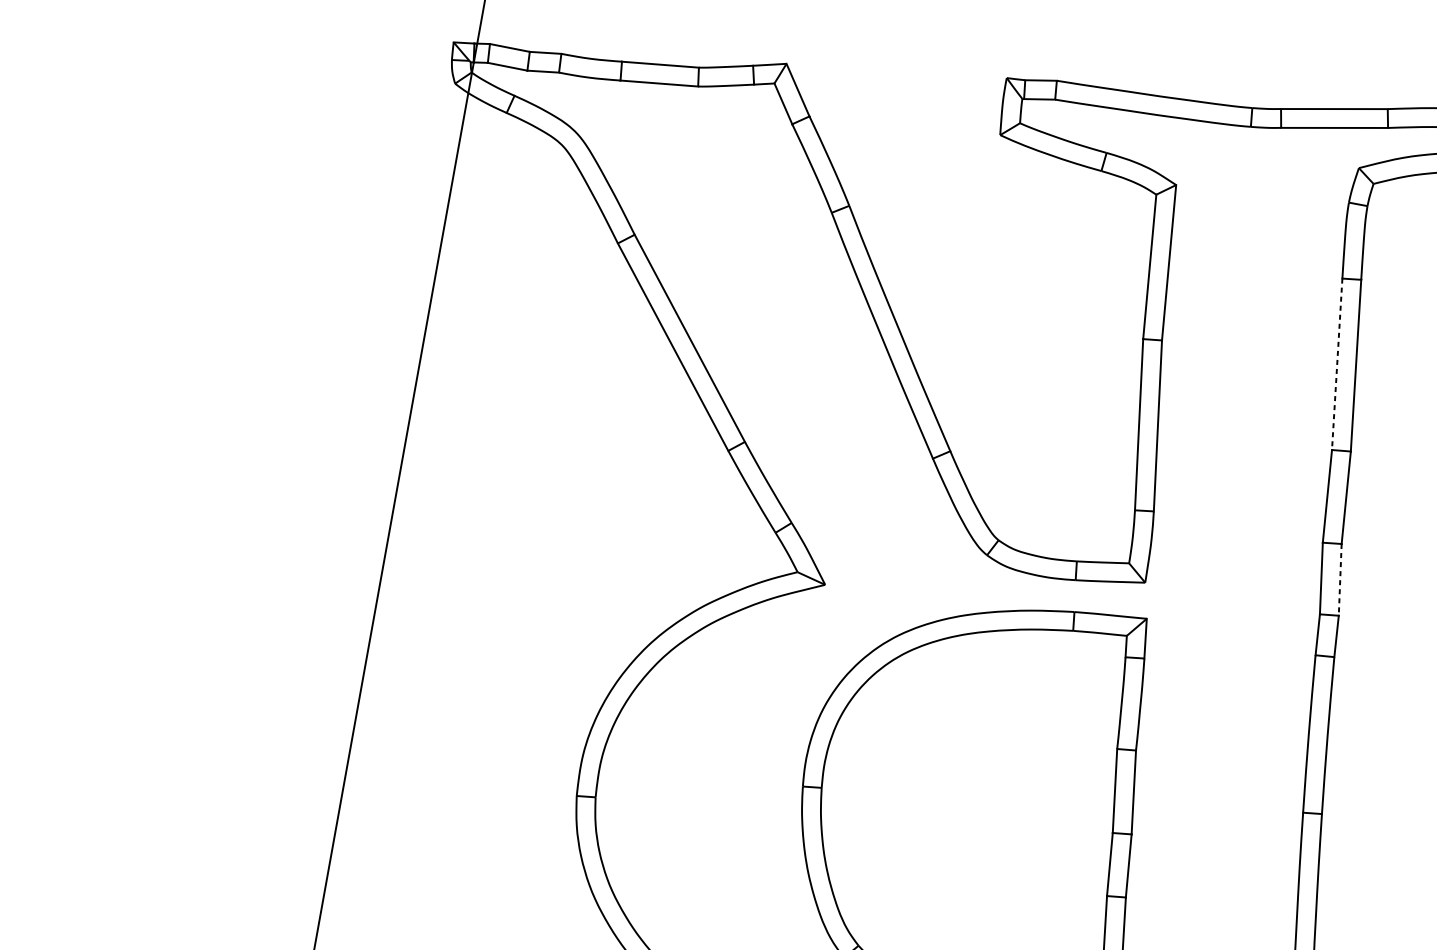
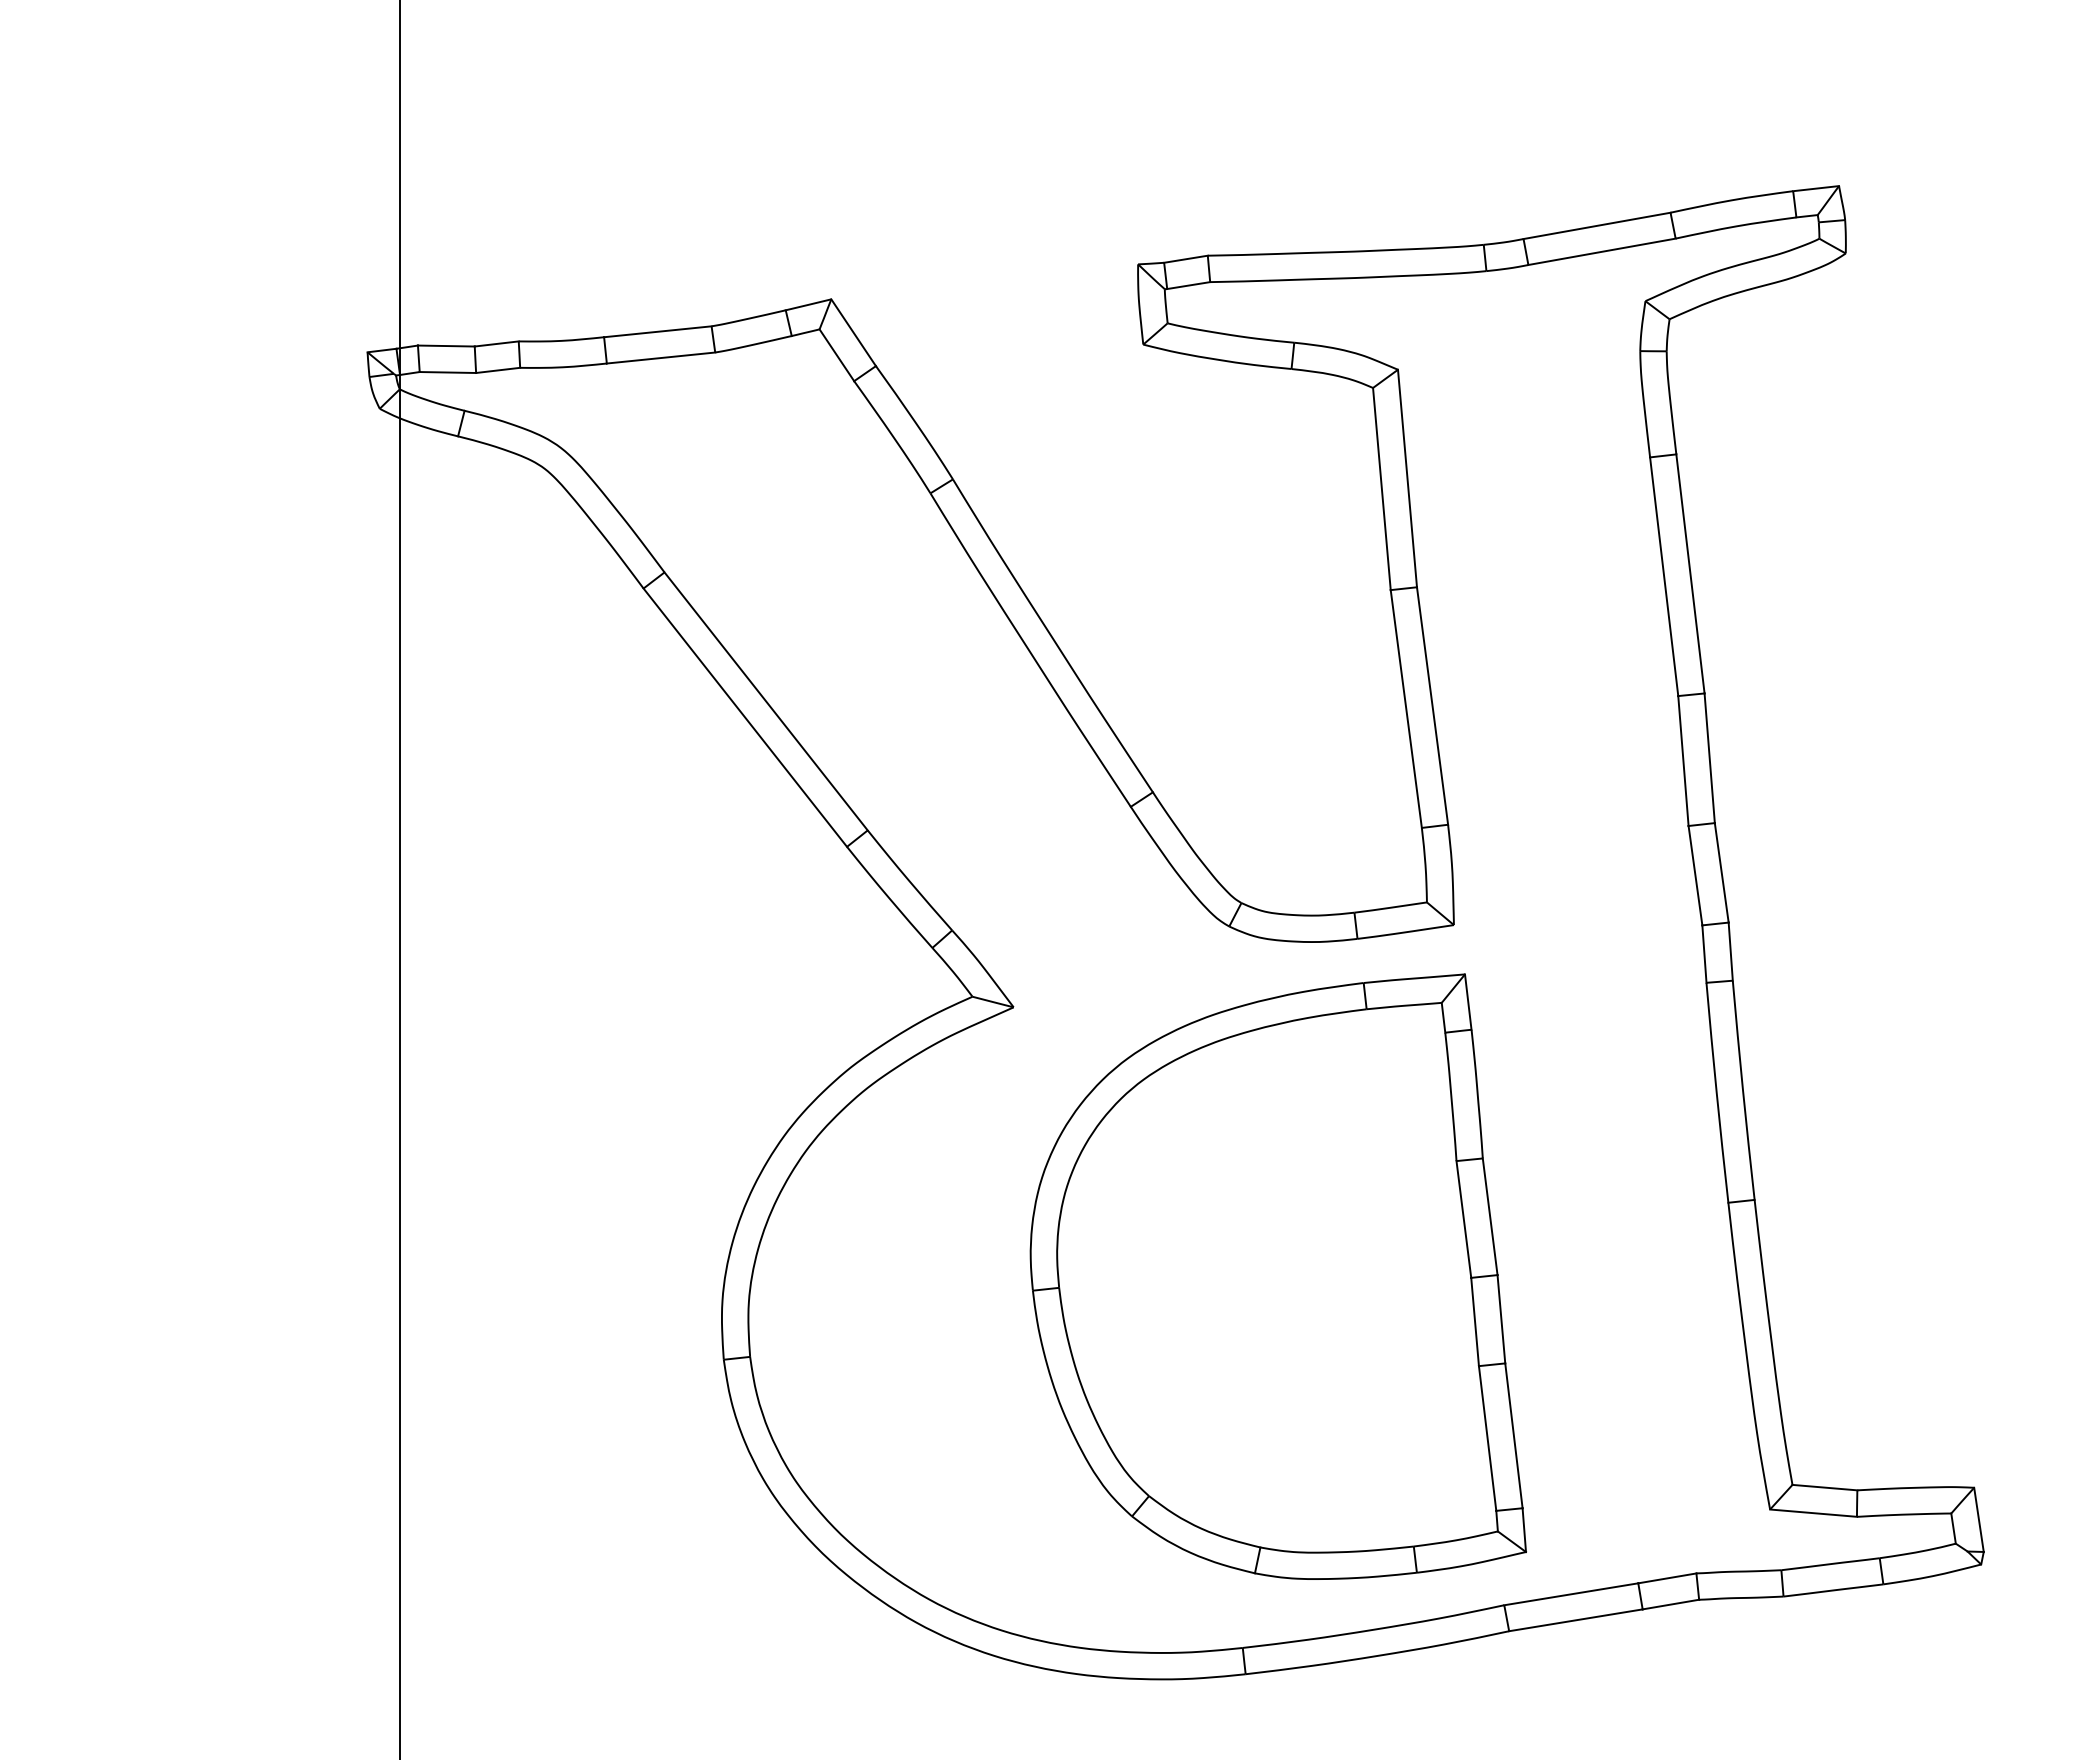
line: (1337, 364) -> (1664, 577), dashed -> solid
line: (1339, 580) -> (1721, 873), dashed -> solid

